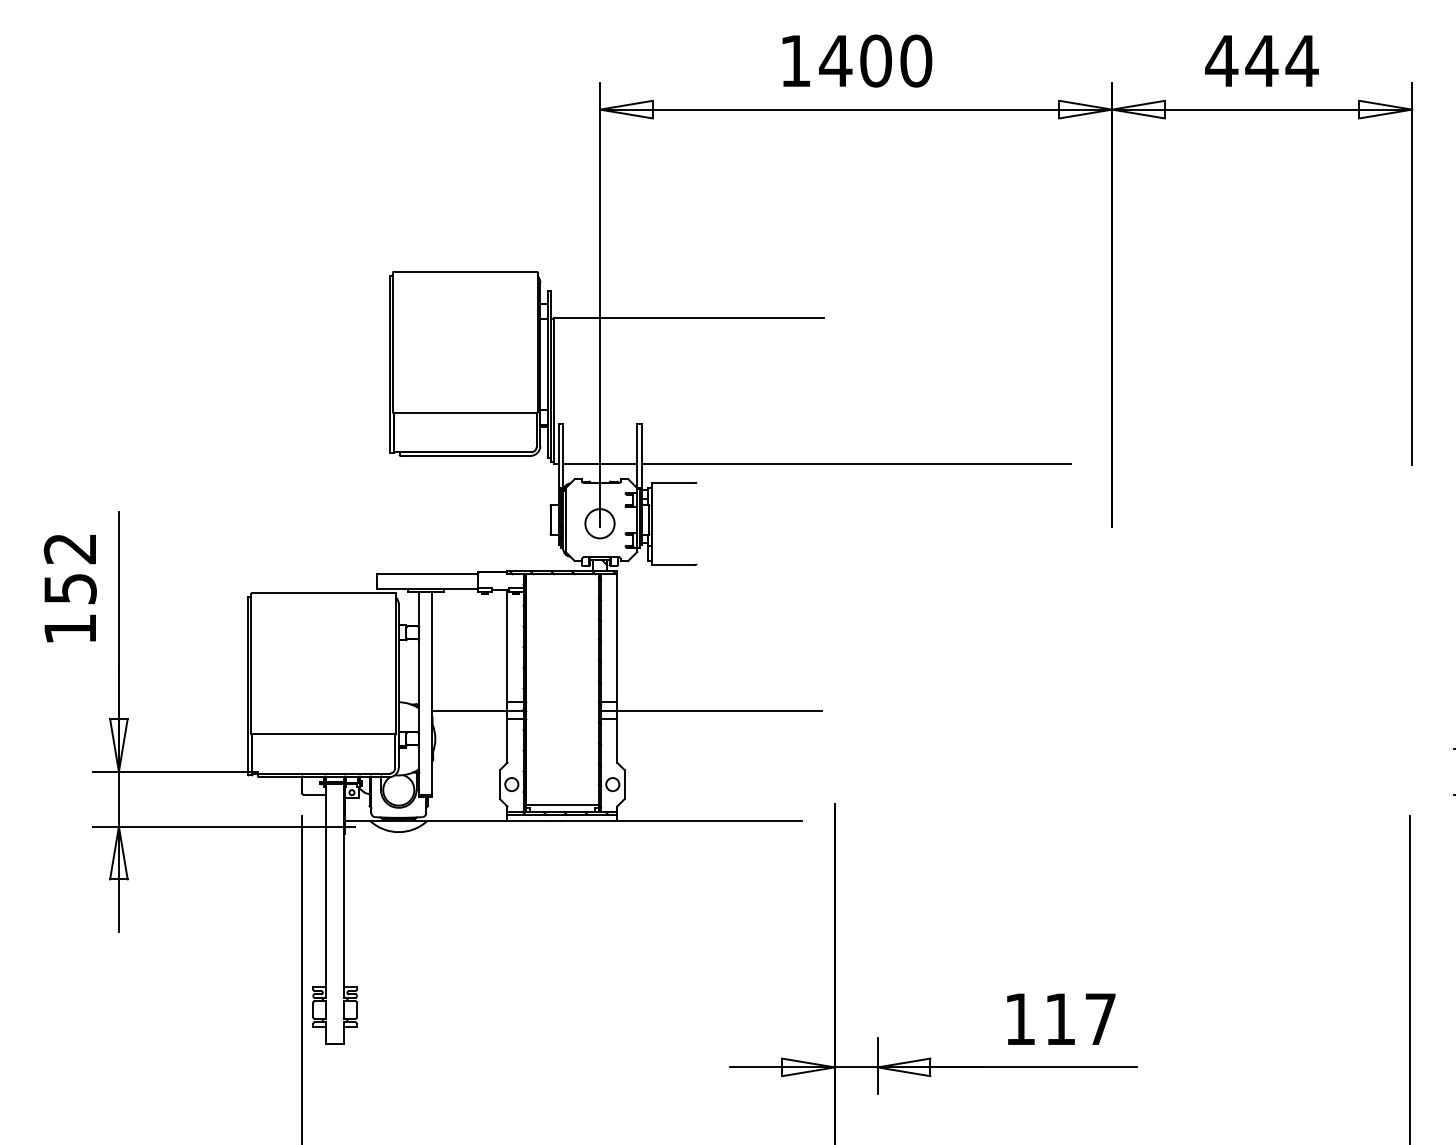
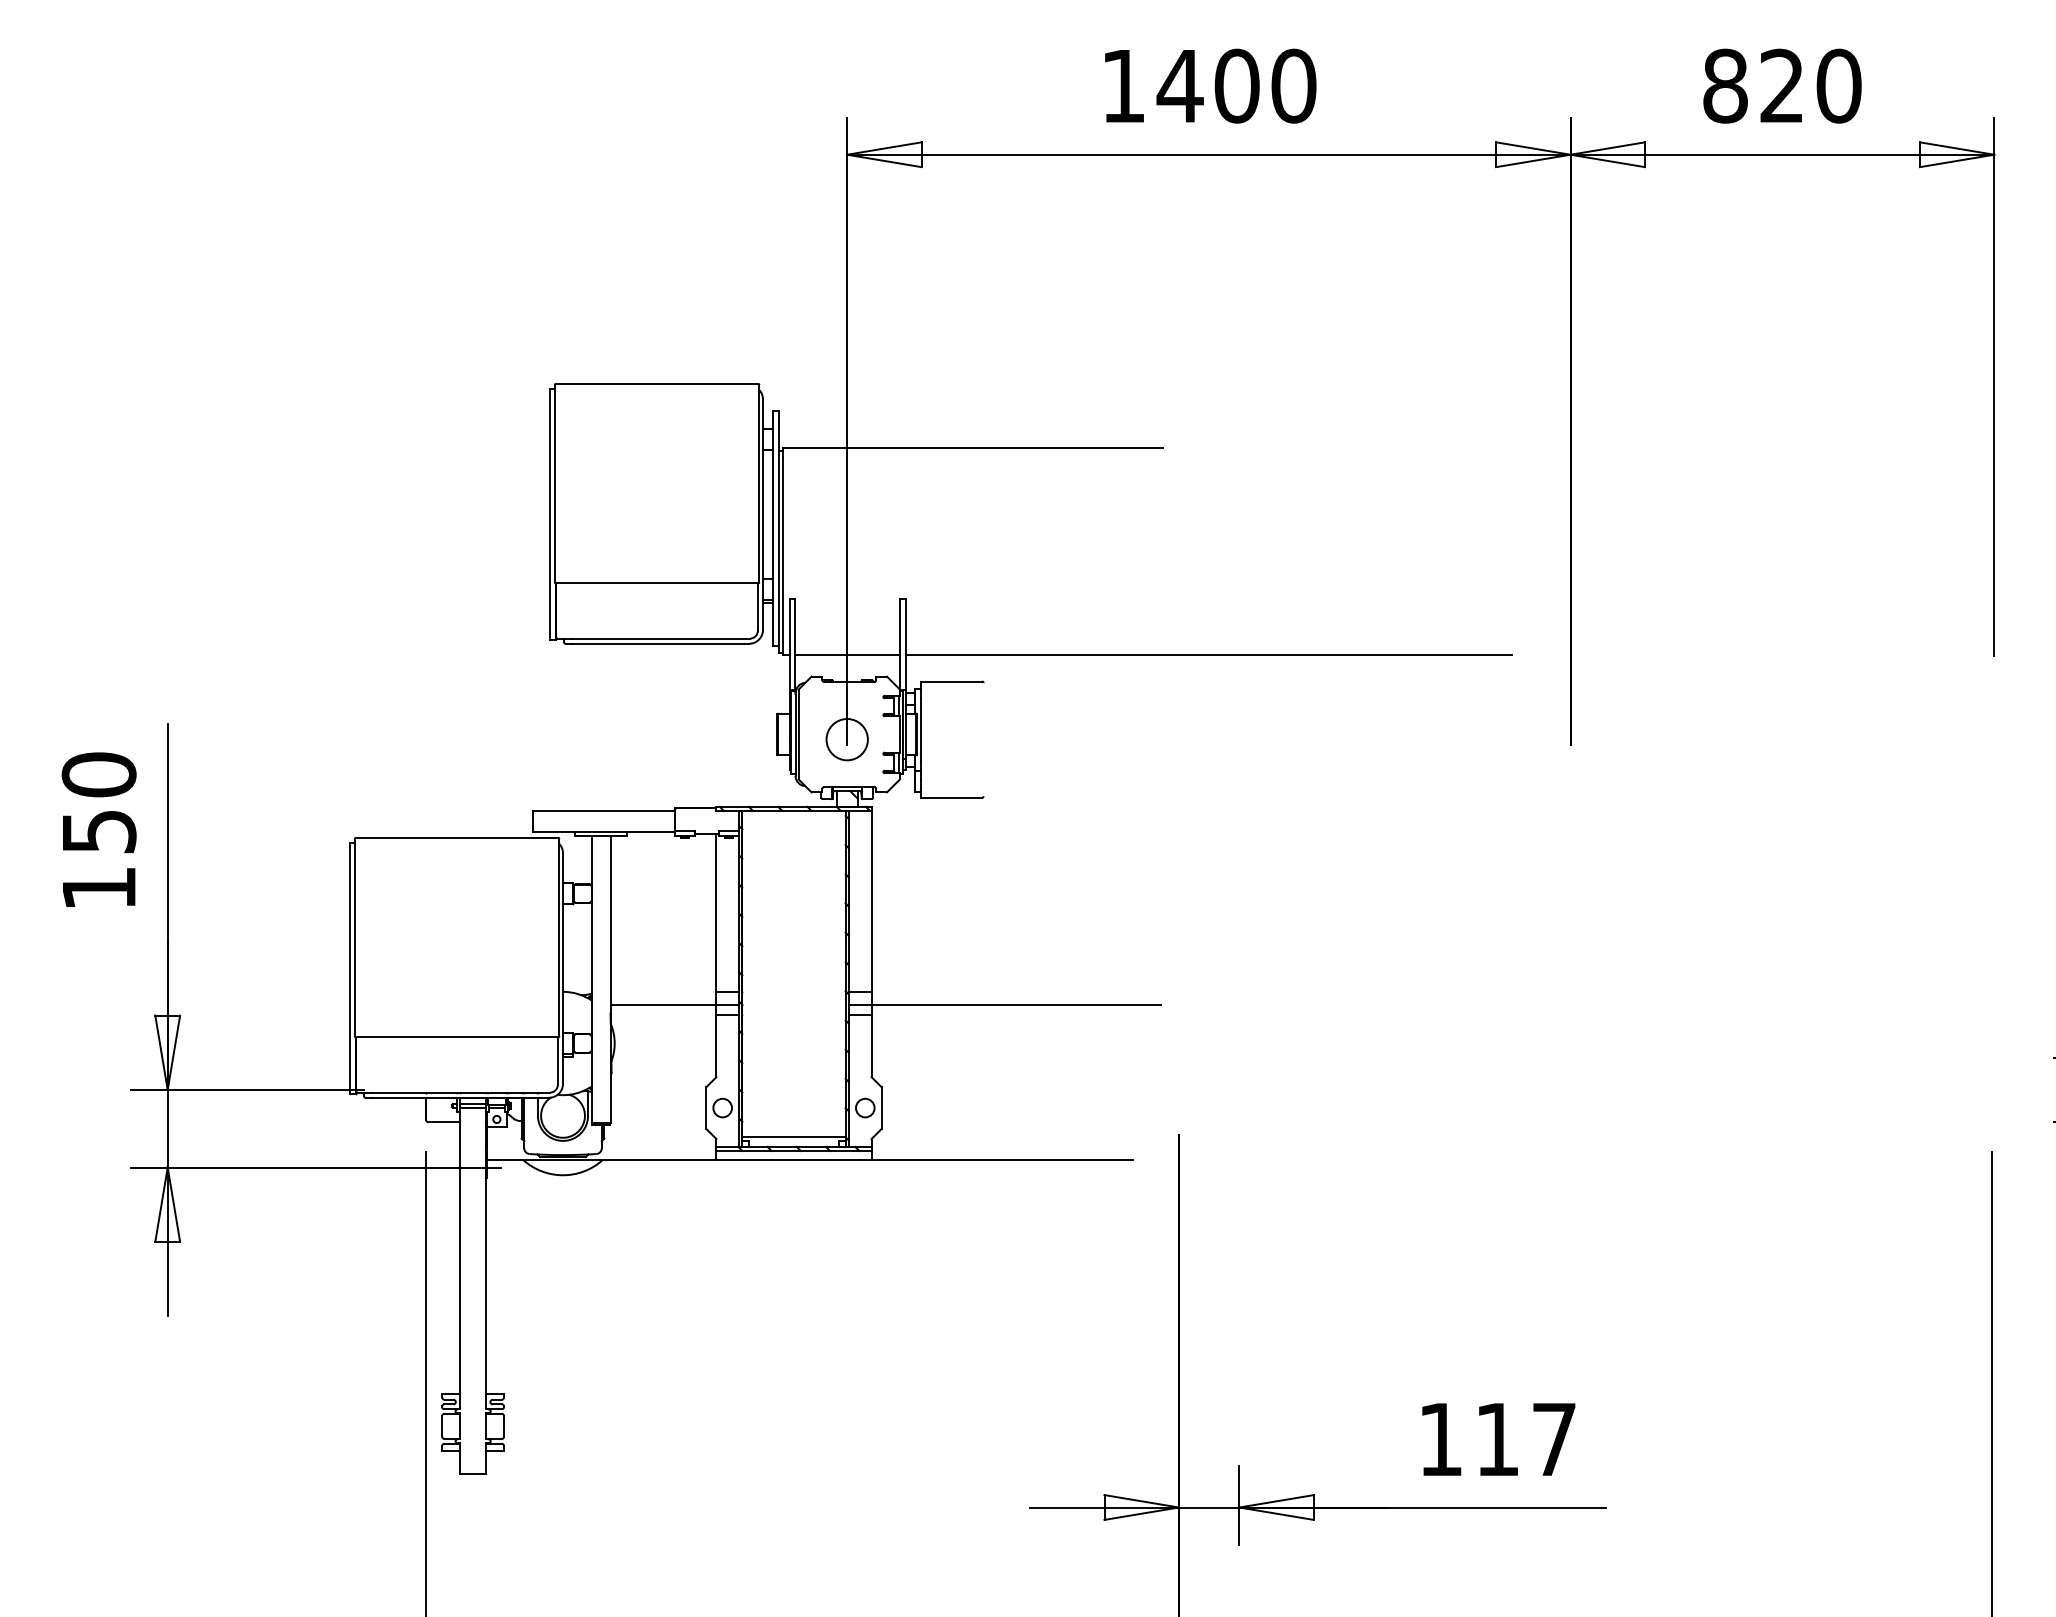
text: (1261, 60) -> (1781, 85), 444 -> 820
text: (69, 548) -> (98, 774), 152 -> 150

